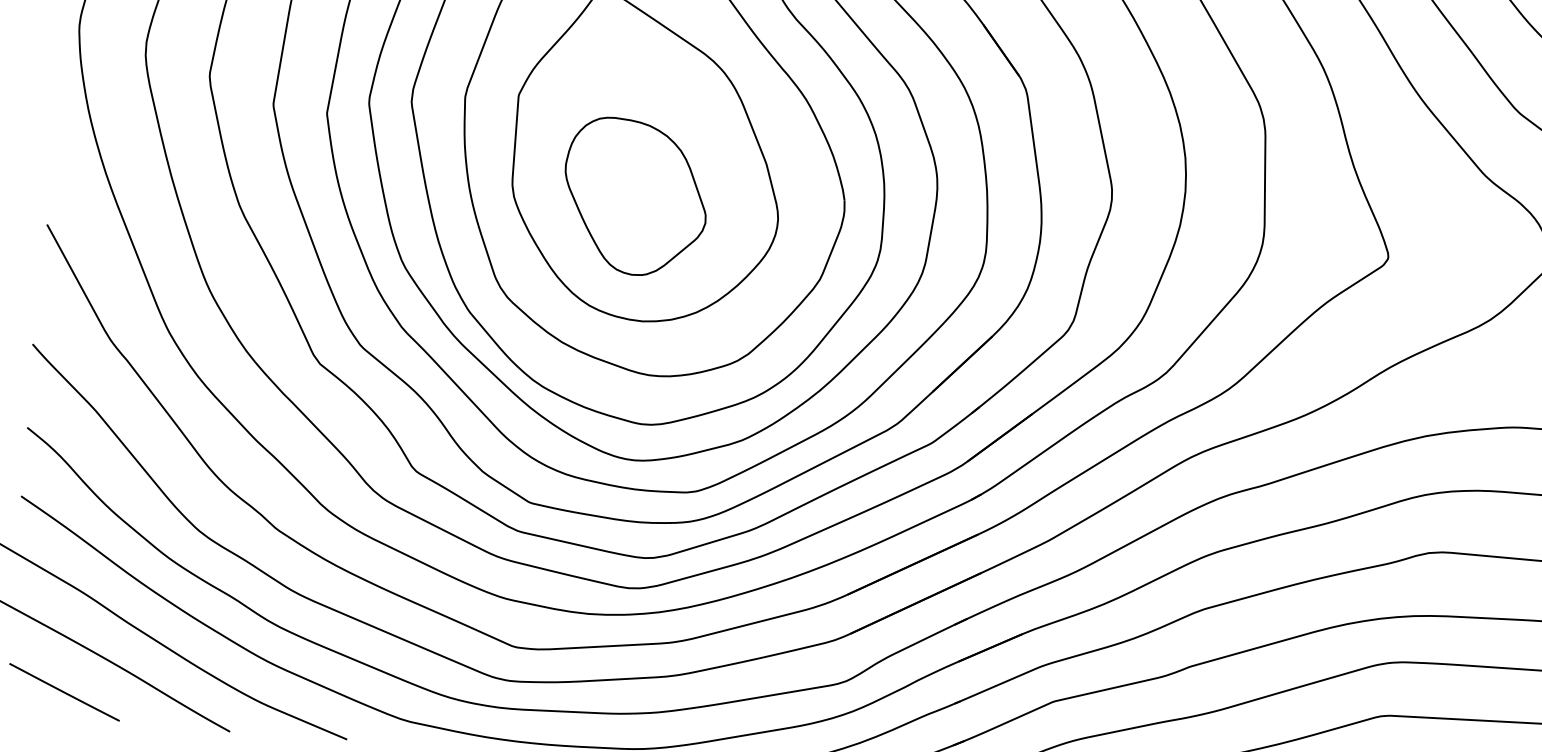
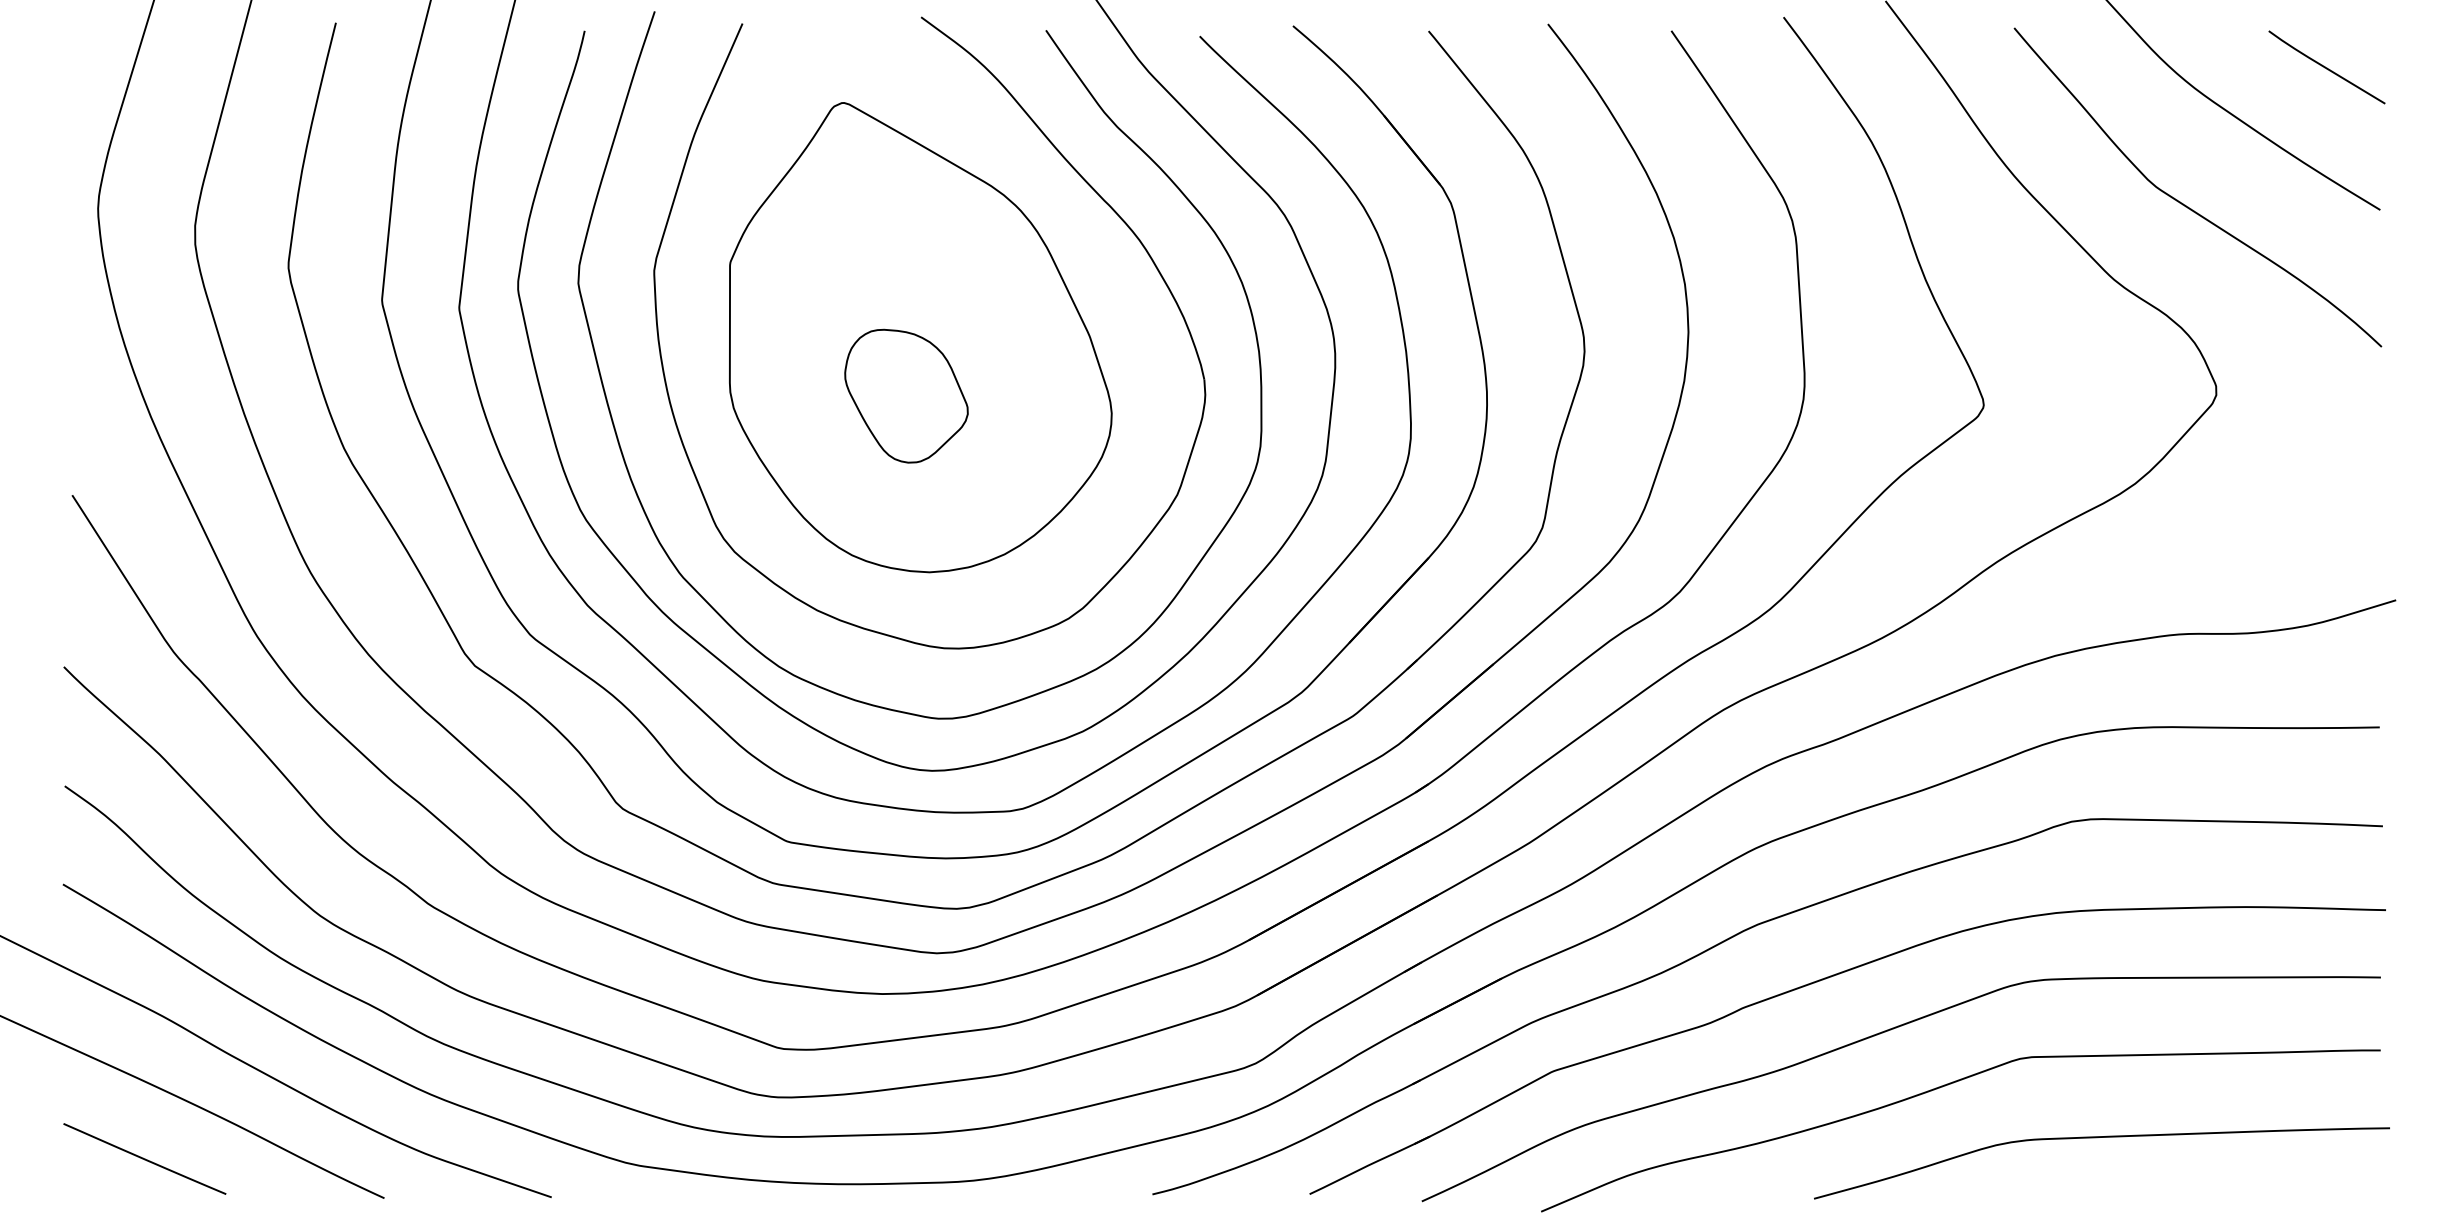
part: (635, 196) -> (906, 395), size x0.6

